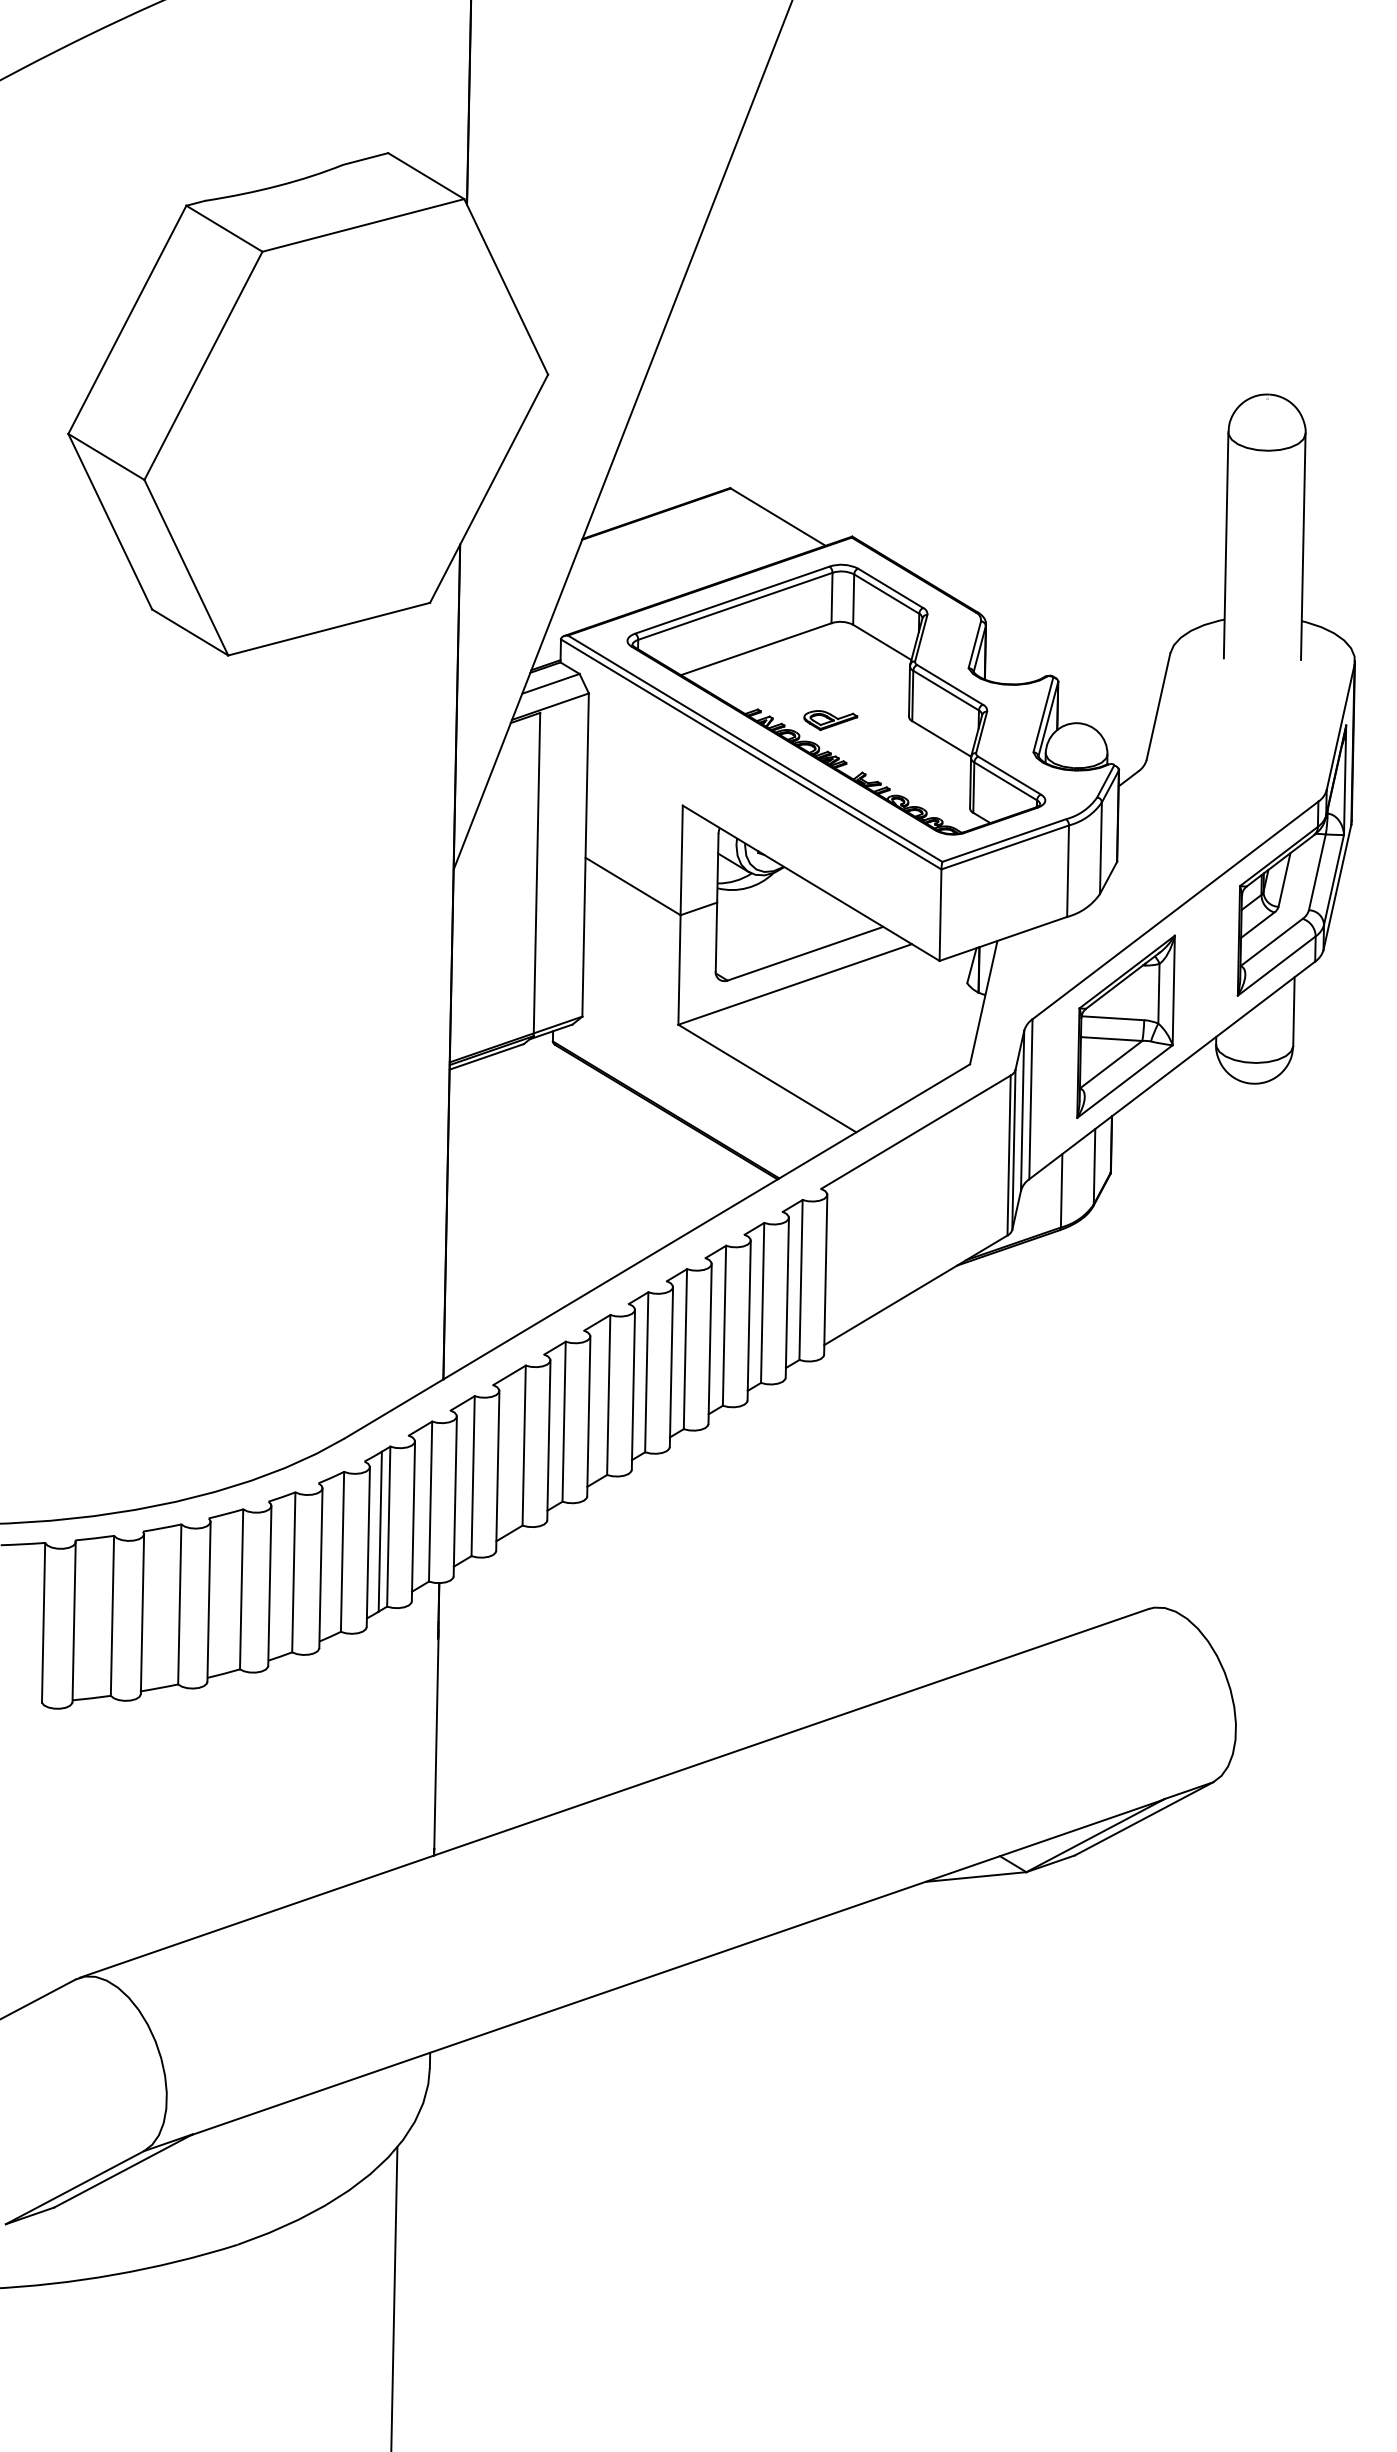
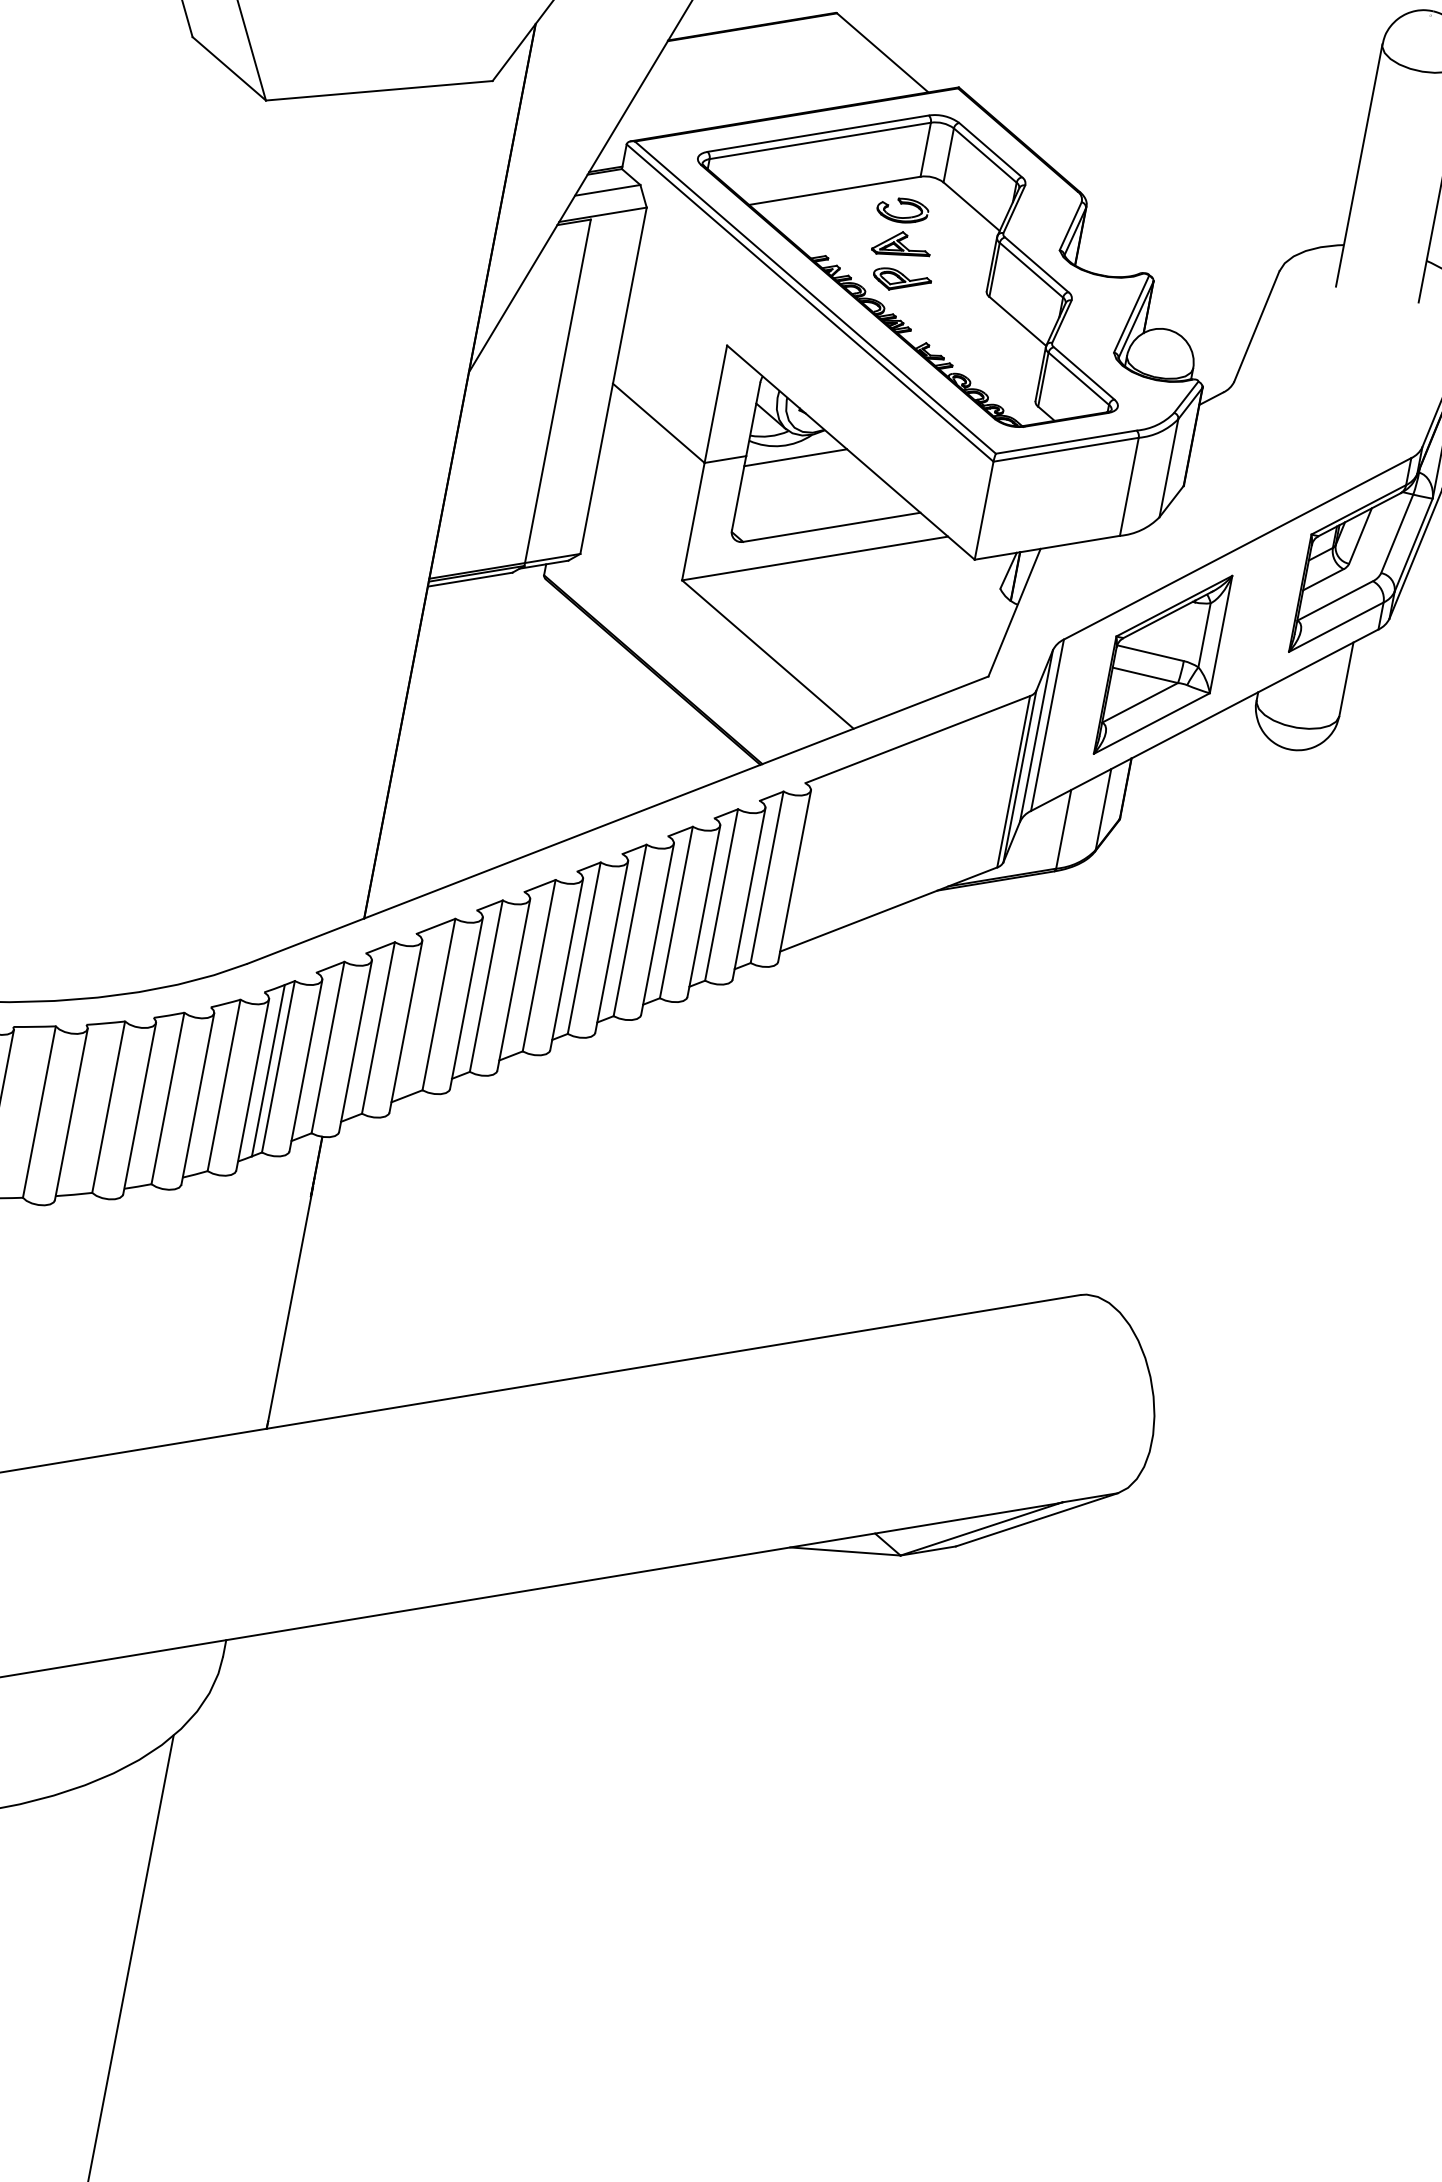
part: (824, 672) -> (903, 228), added
line: (761, 896) -> (795, 457), added

